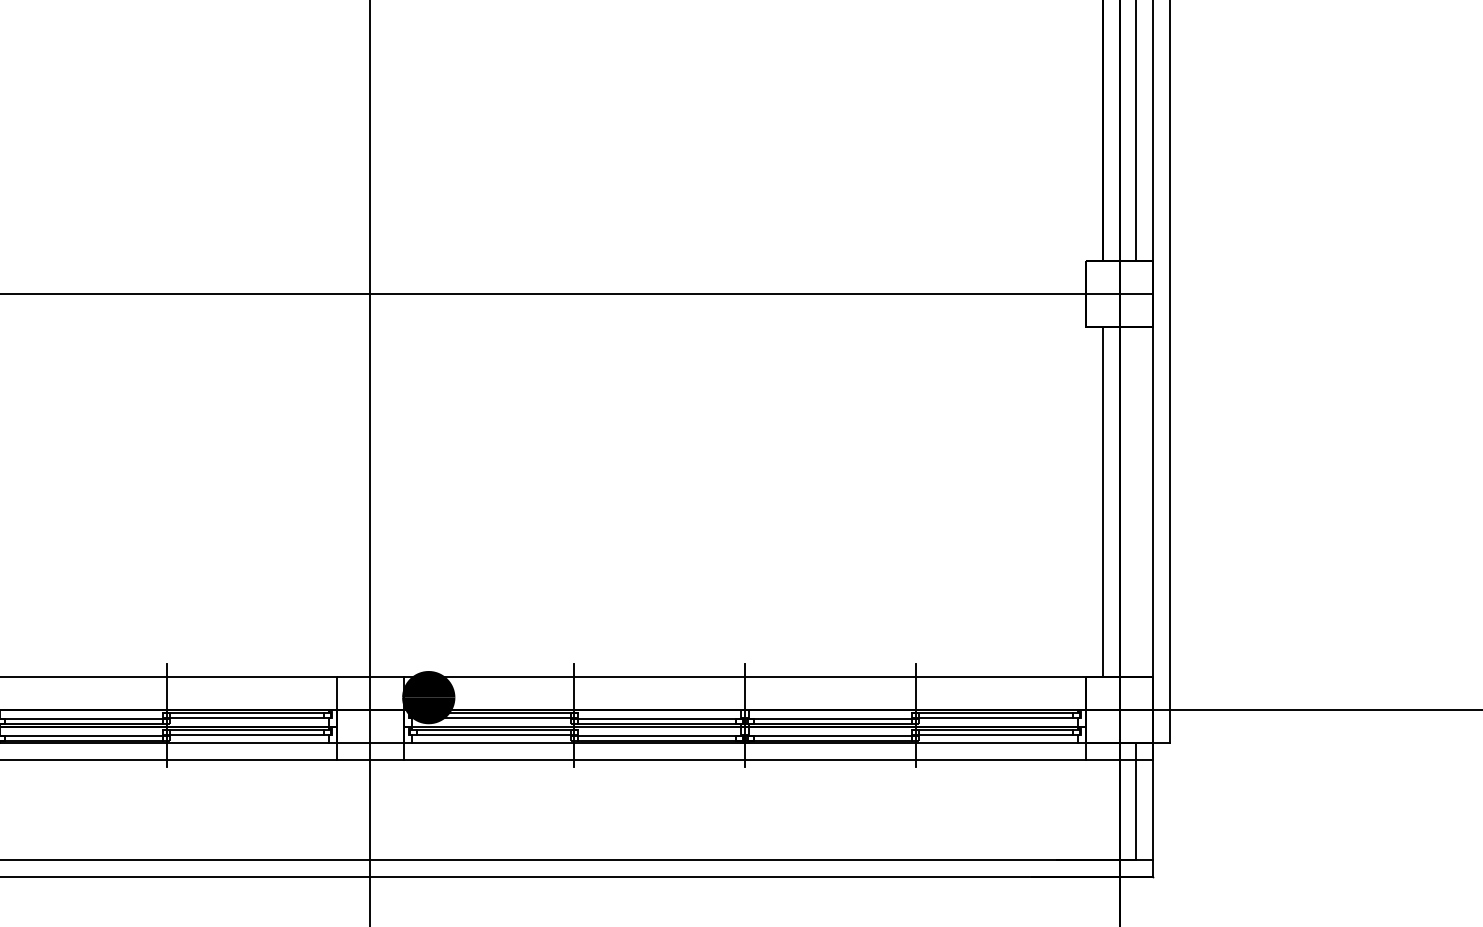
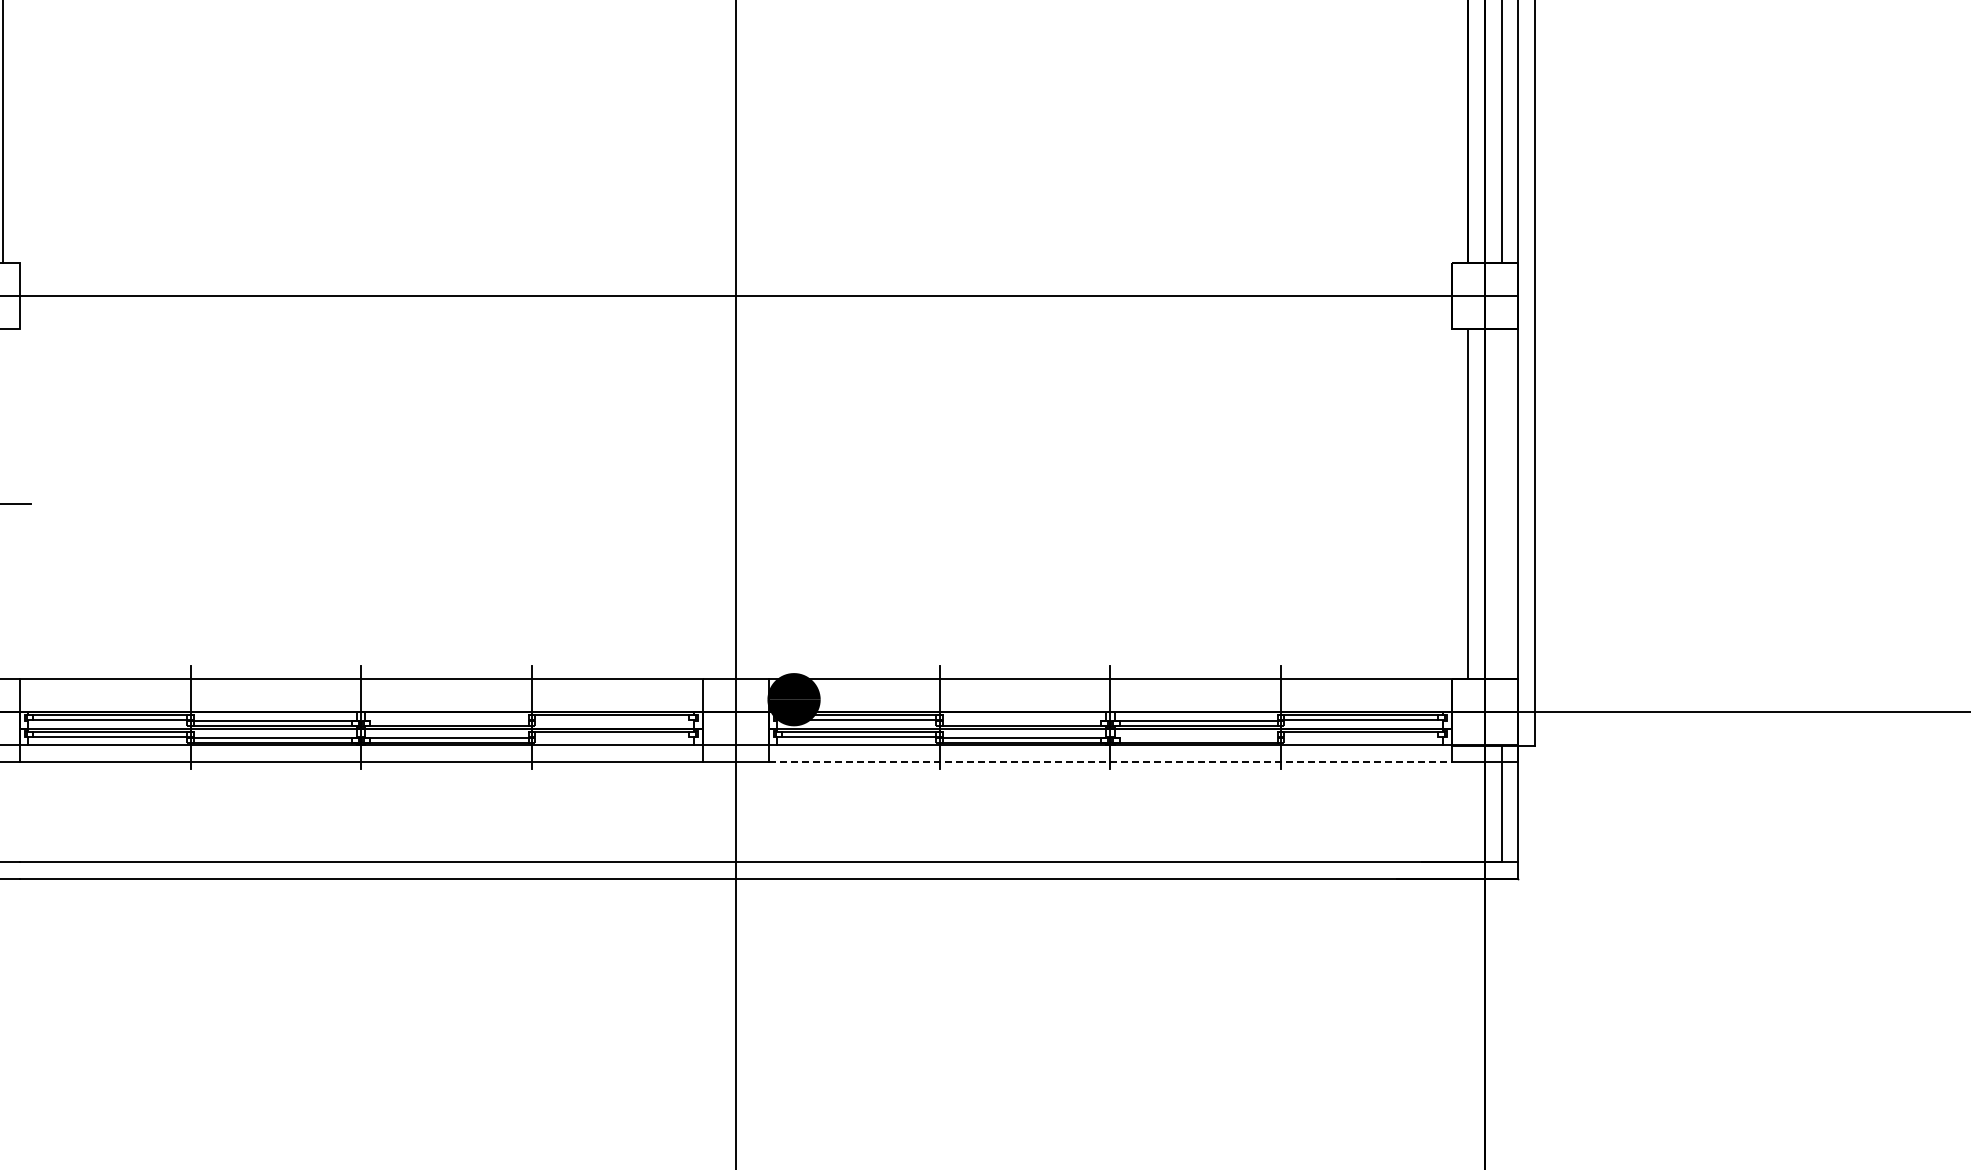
line: (247, 718) -> (612, 720), removed
line: (84, 719) -> (449, 721), removed
line: (657, 719) -> (1022, 721), removed
line: (247, 734) -> (612, 736), removed
line: (996, 734) -> (1361, 736), removed
line: (833, 735) -> (1198, 737), removed
line: (745, 760) -> (1110, 762), solid -> dashed

